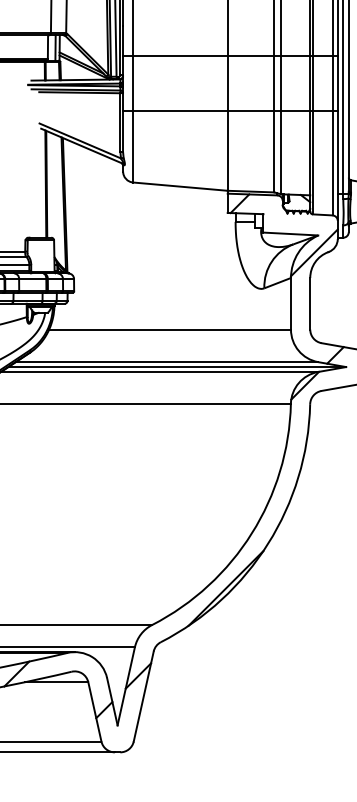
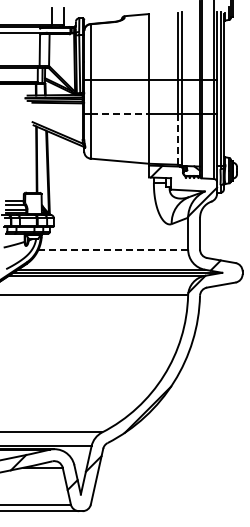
line: (181, 111) -> (120, 114), solid -> dashed
line: (273, 151) -> (177, 139), solid -> dashed
line: (170, 329) -> (113, 249), solid -> dashed

